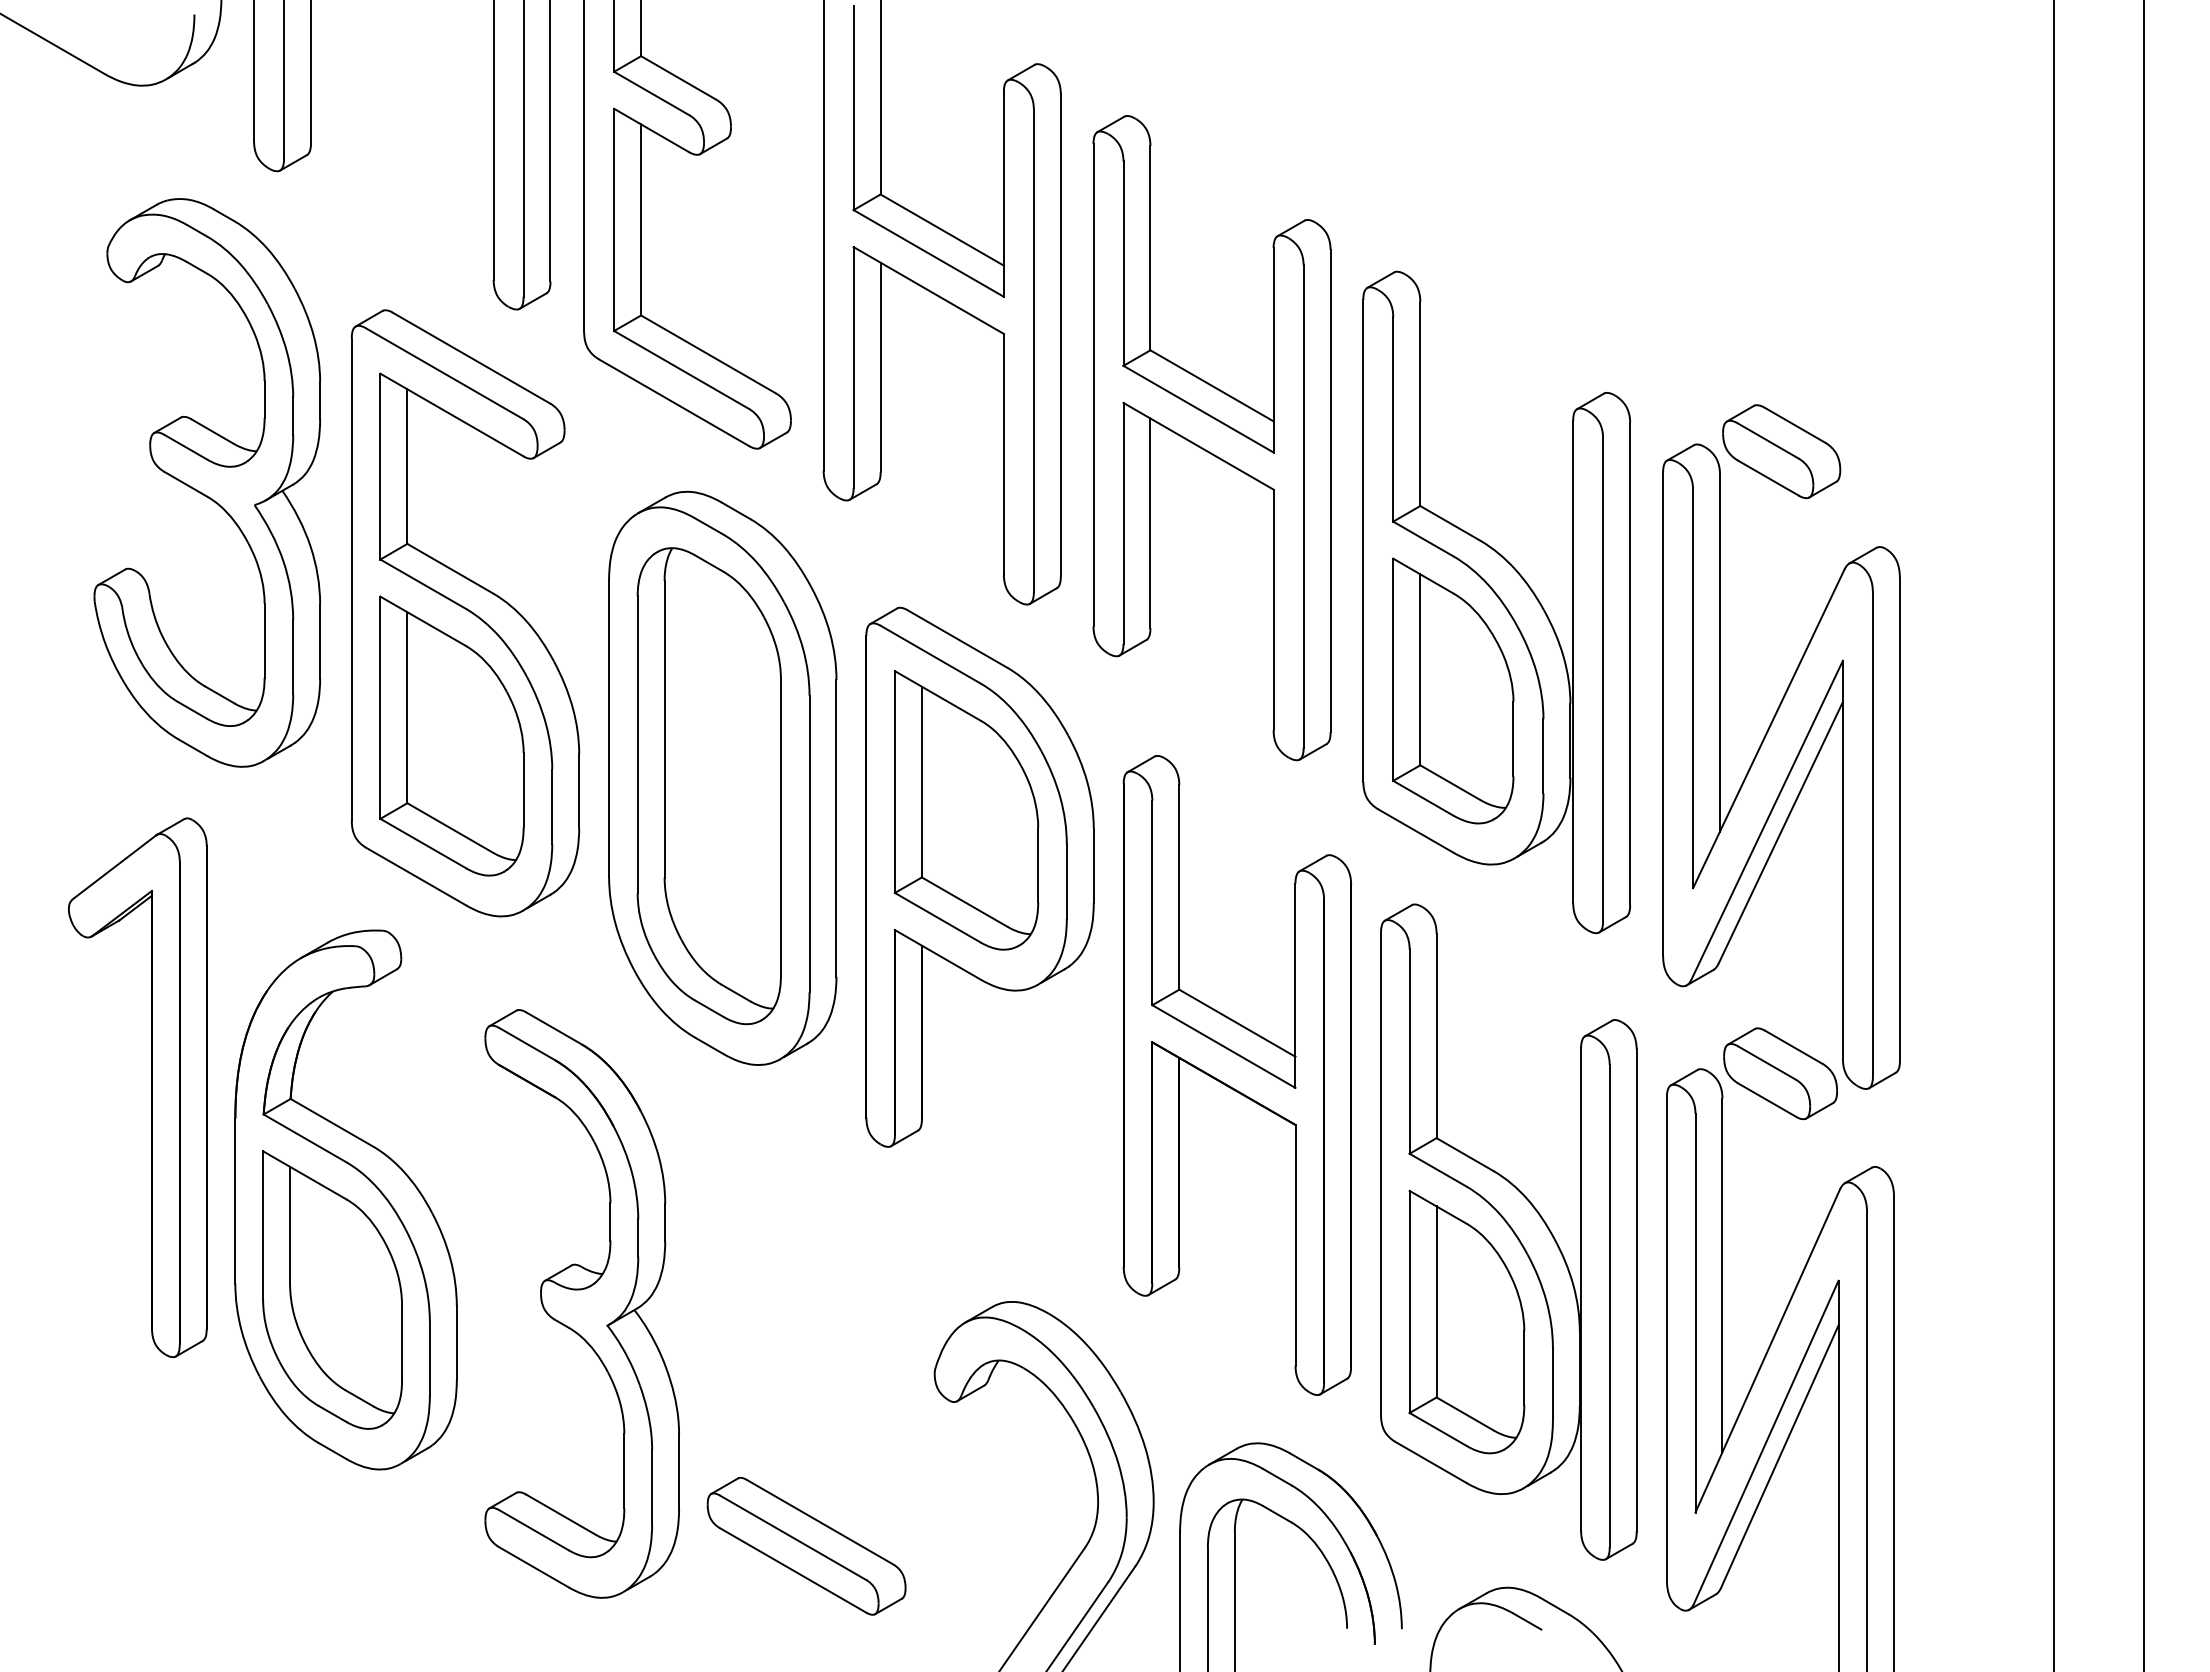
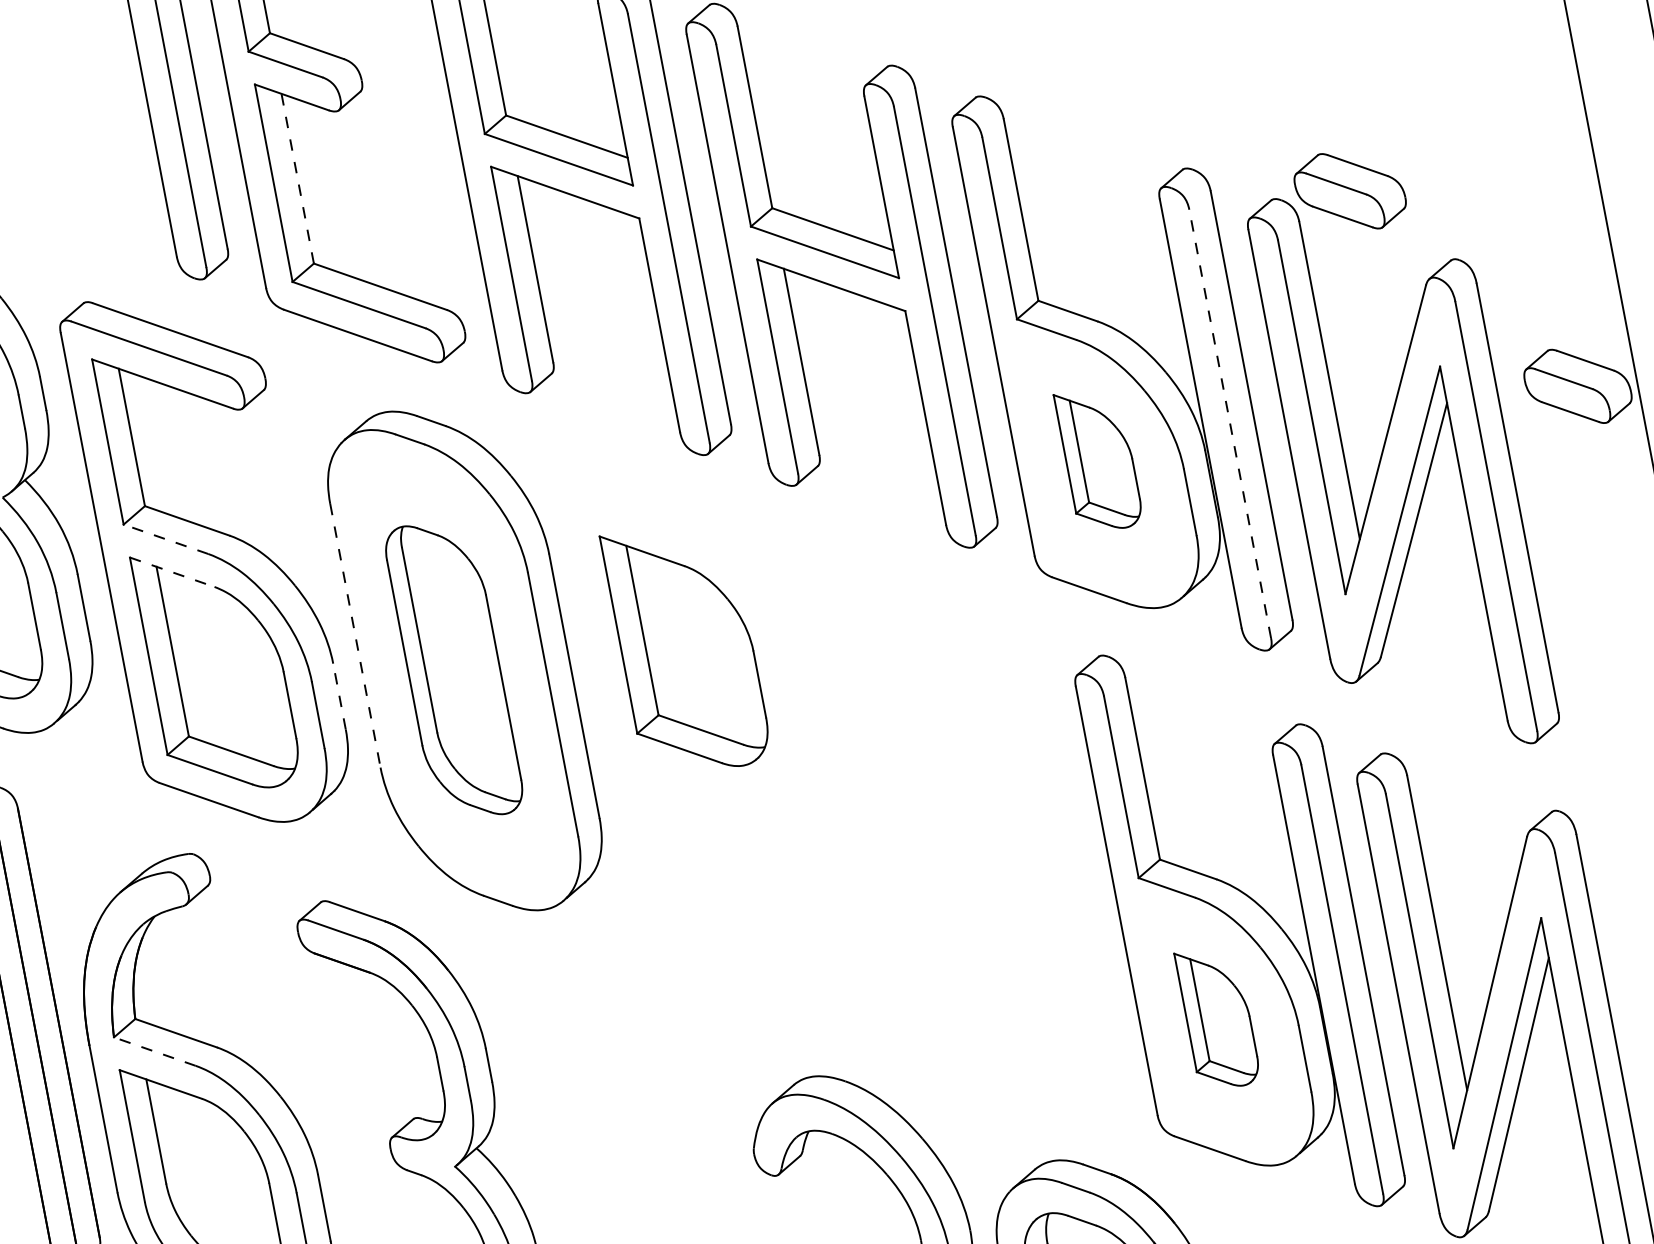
line: (641, 219) -> (297, 178), solid -> dashed
line: (423, 584) -> (166, 539), solid -> dashed
line: (423, 621) -> (172, 572), solid -> dashed
line: (1603, 678) -> (1230, 422), solid -> dashed
part: (1453, 690) -> (1099, 459), size x0.6
line: (609, 728) -> (355, 635), solid -> dashed
part: (708, 786) -> (453, 670), size x0.7
line: (579, 790) -> (339, 696), solid -> dashed
part: (979, 876) -> (709, 704), removed
part: (1780, 1073) -> (1577, 386), moved
part: (1236, 1075) -> (971, 837), removed
line: (305, 1138) -> (155, 1051), solid -> dashed
part: (1466, 1321) -> (1217, 1017), size x0.6

